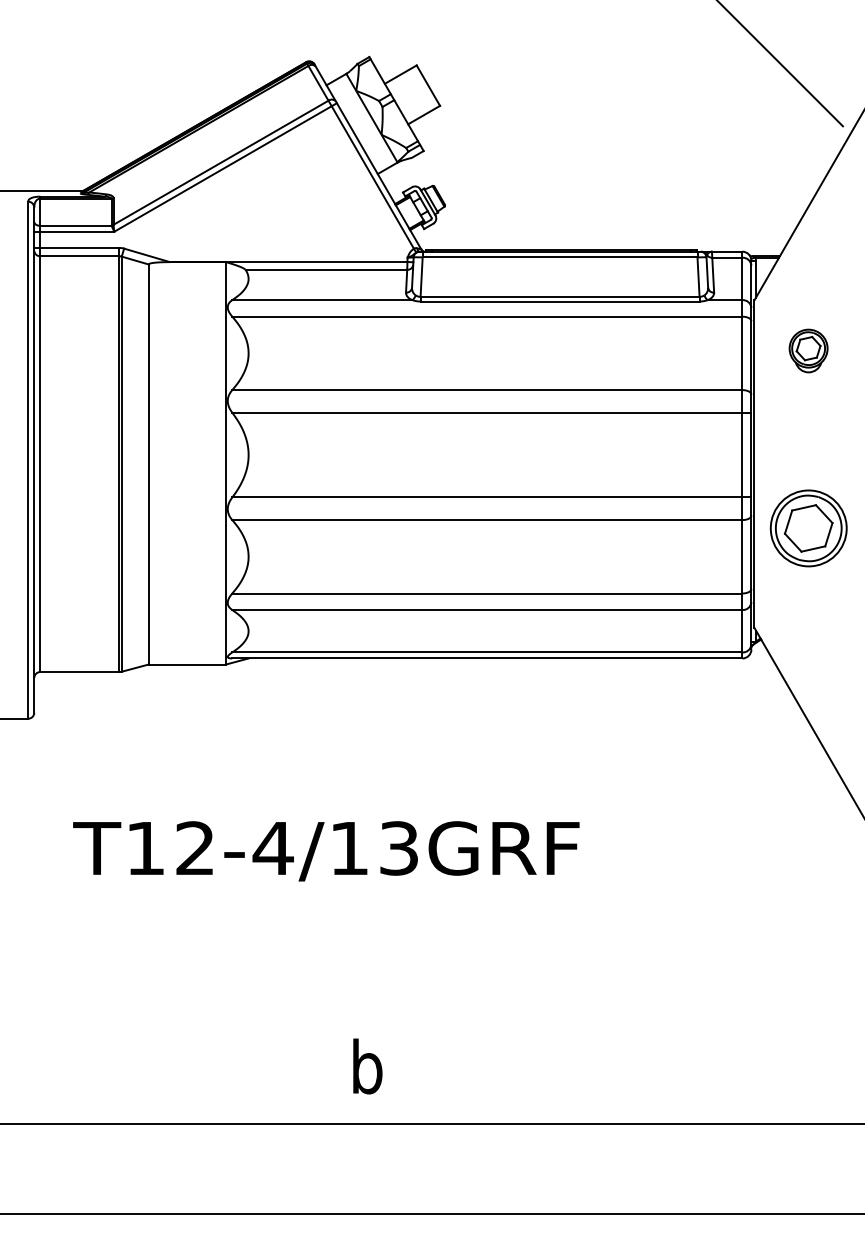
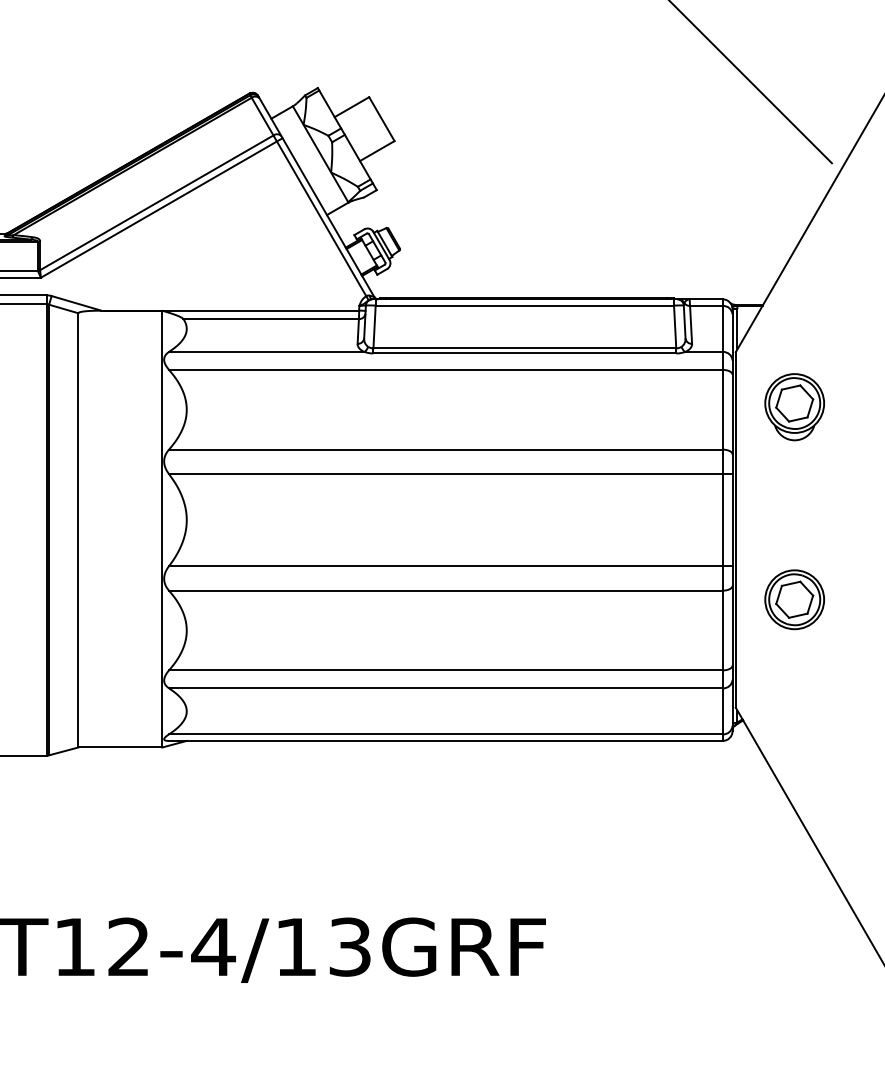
part: (808, 350) -> (794, 406), size x1.43
part: (808, 528) -> (794, 599), size x0.71

